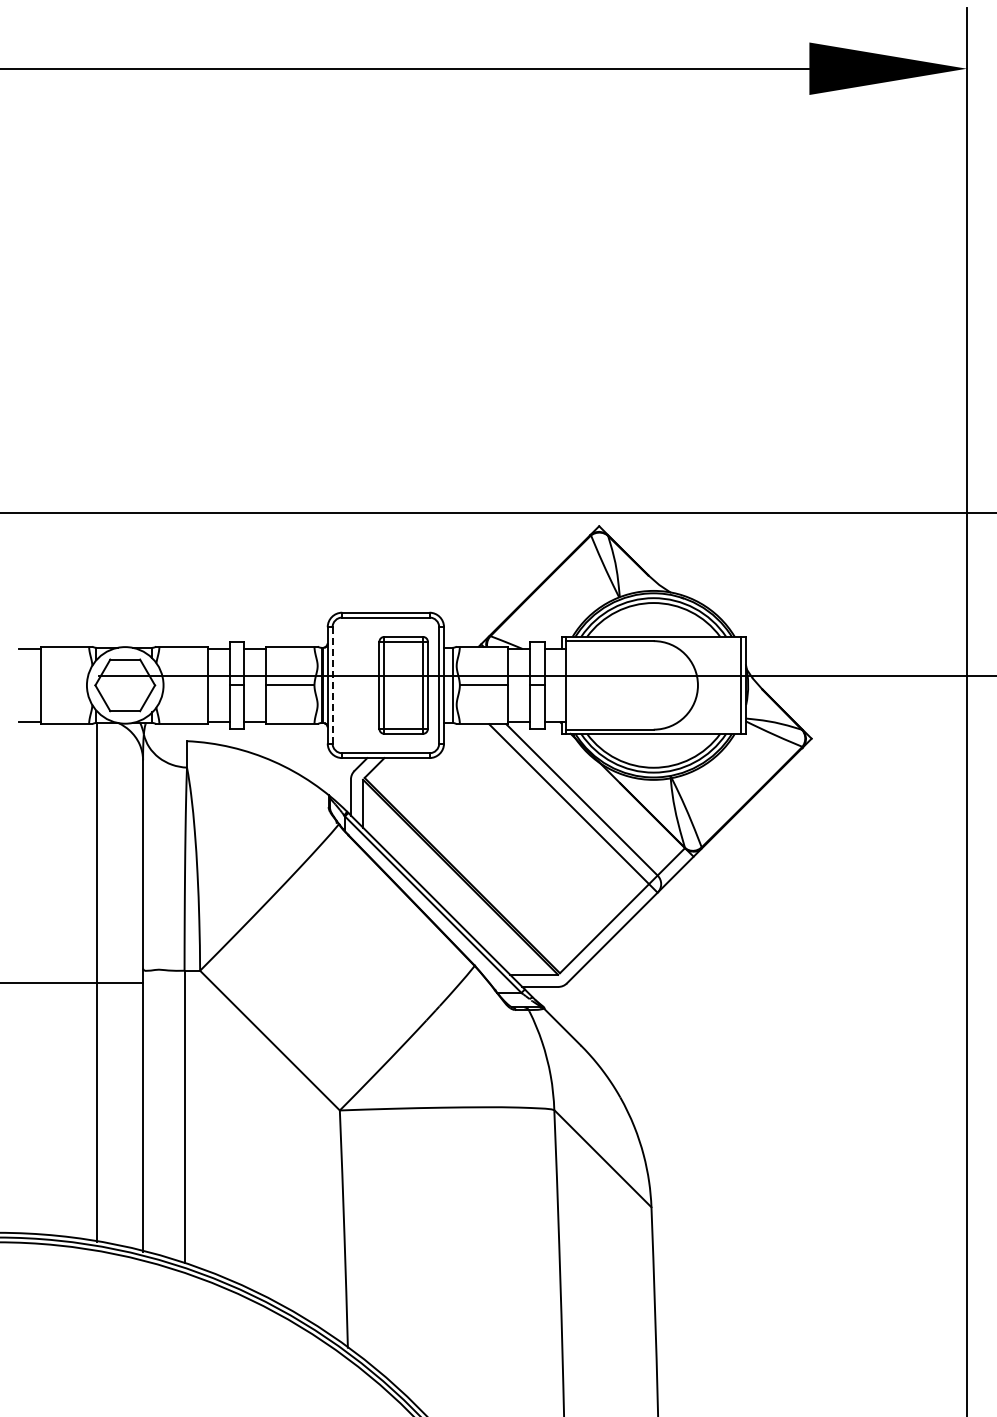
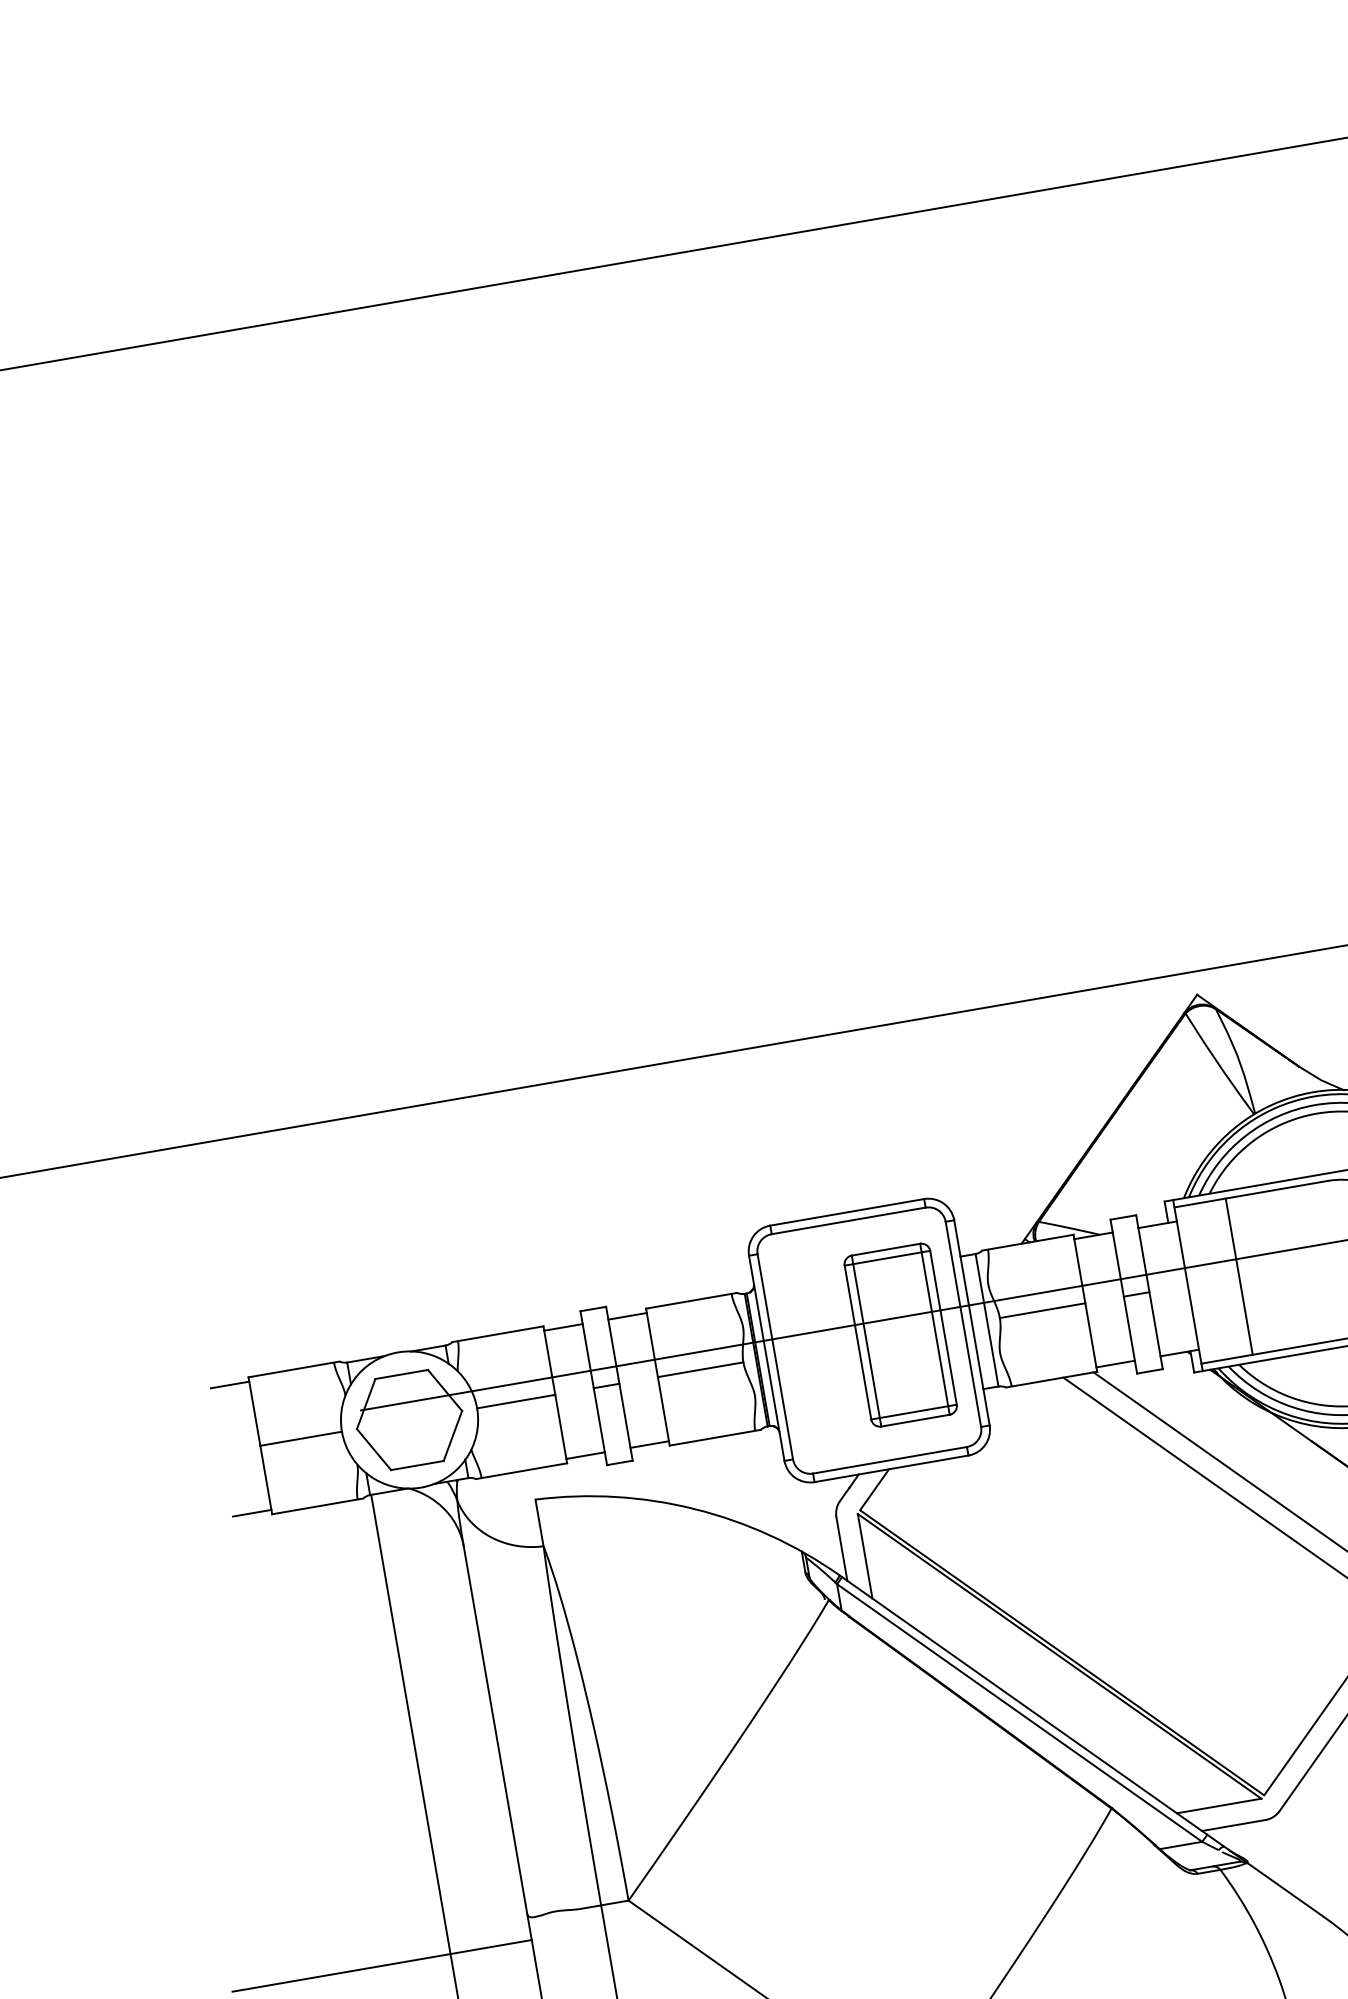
line: (332, 684) -> (774, 1355), dashed -> solid
line: (63, 685) -> (300, 1439), added
line: (185, 685) -> (515, 1401), added
line: (595, 685) -> (1239, 1276), added

